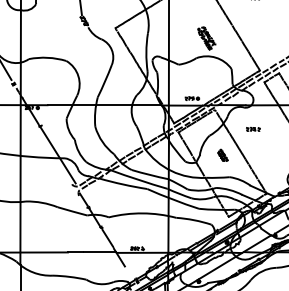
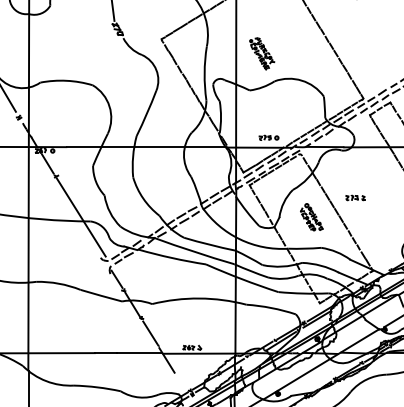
part: (207, 38) -> (262, 53), moved
part: (253, 129) -> (355, 197), moved
part: (222, 155) -> (311, 217), size x1.67

